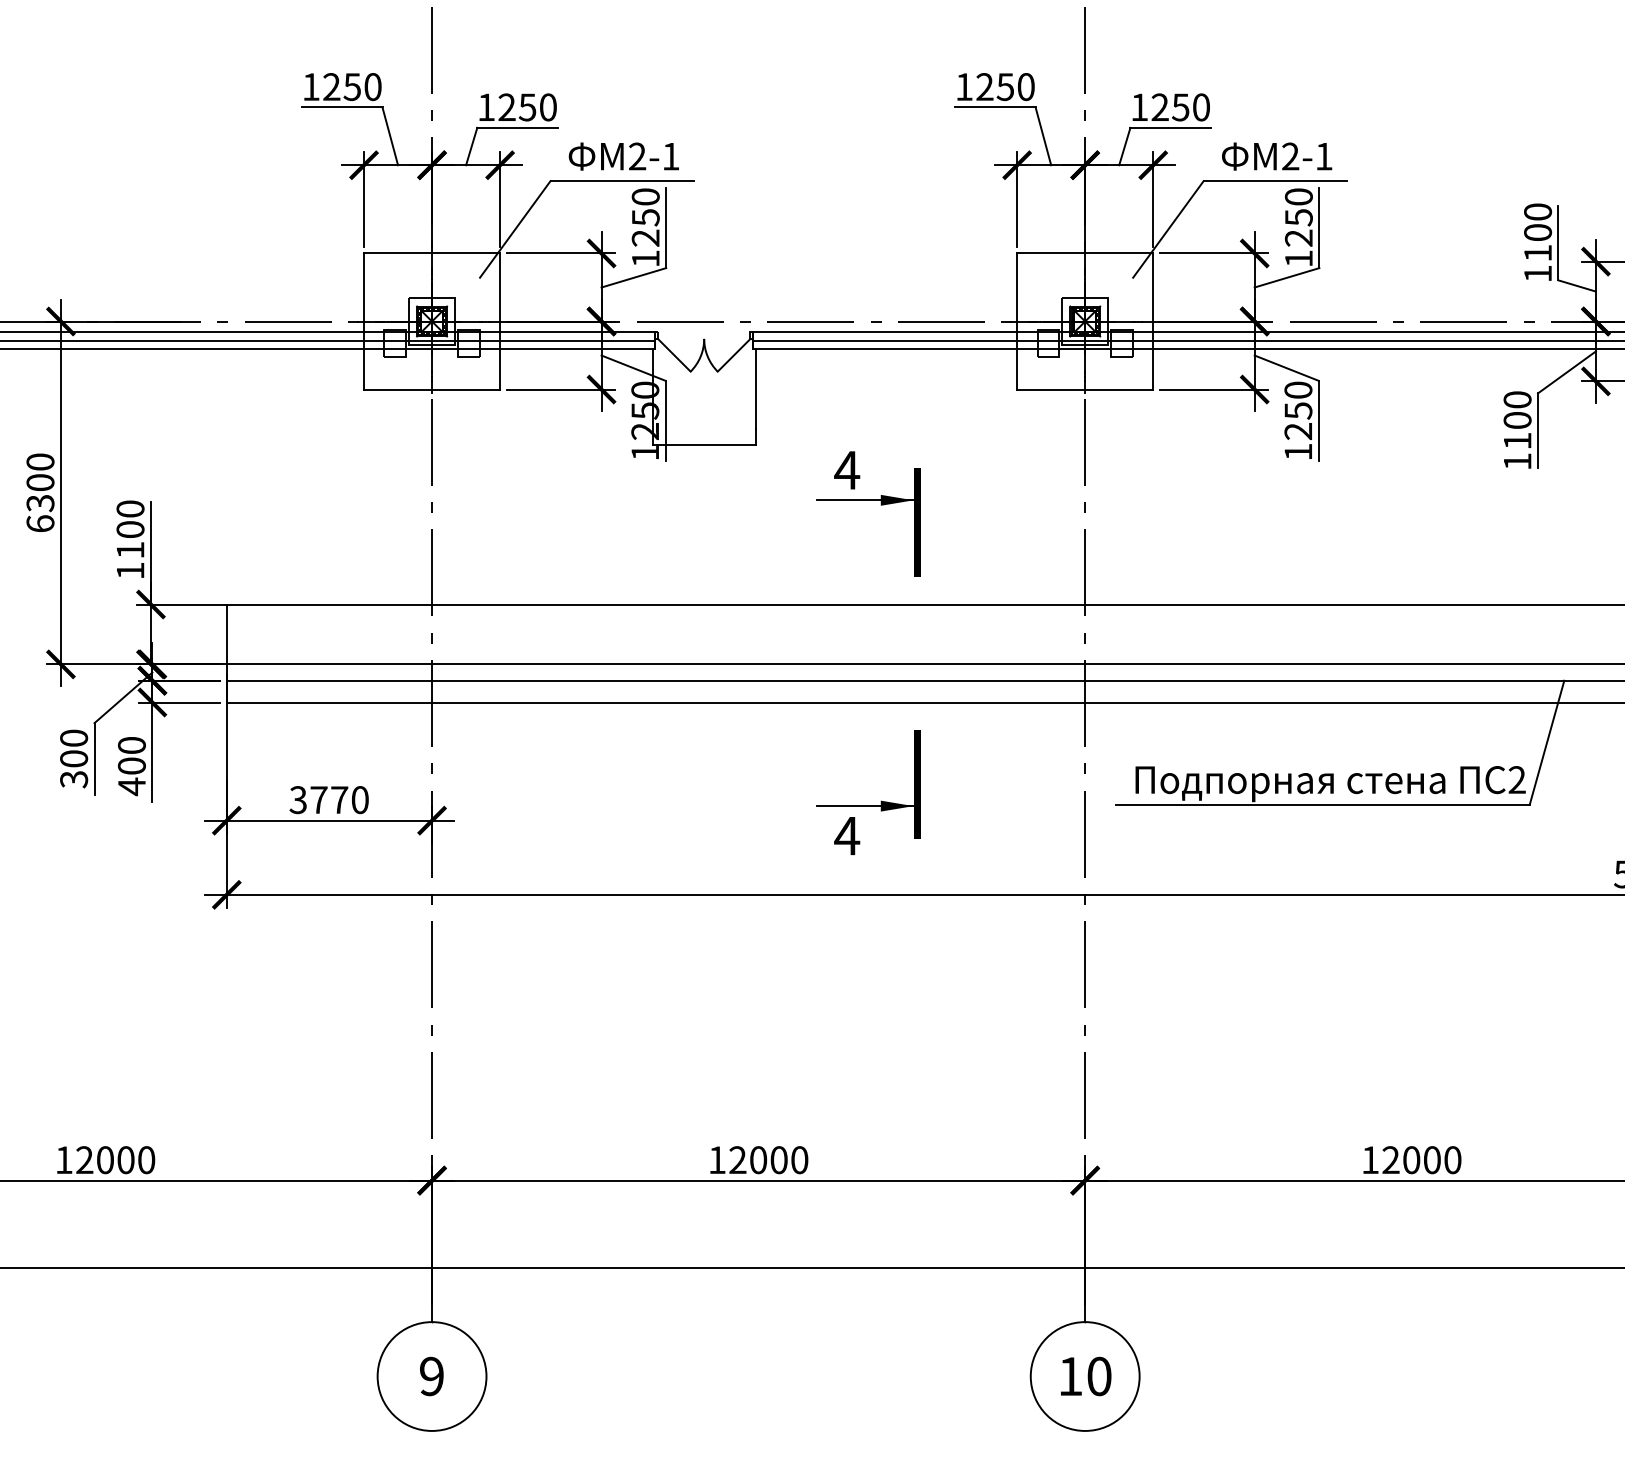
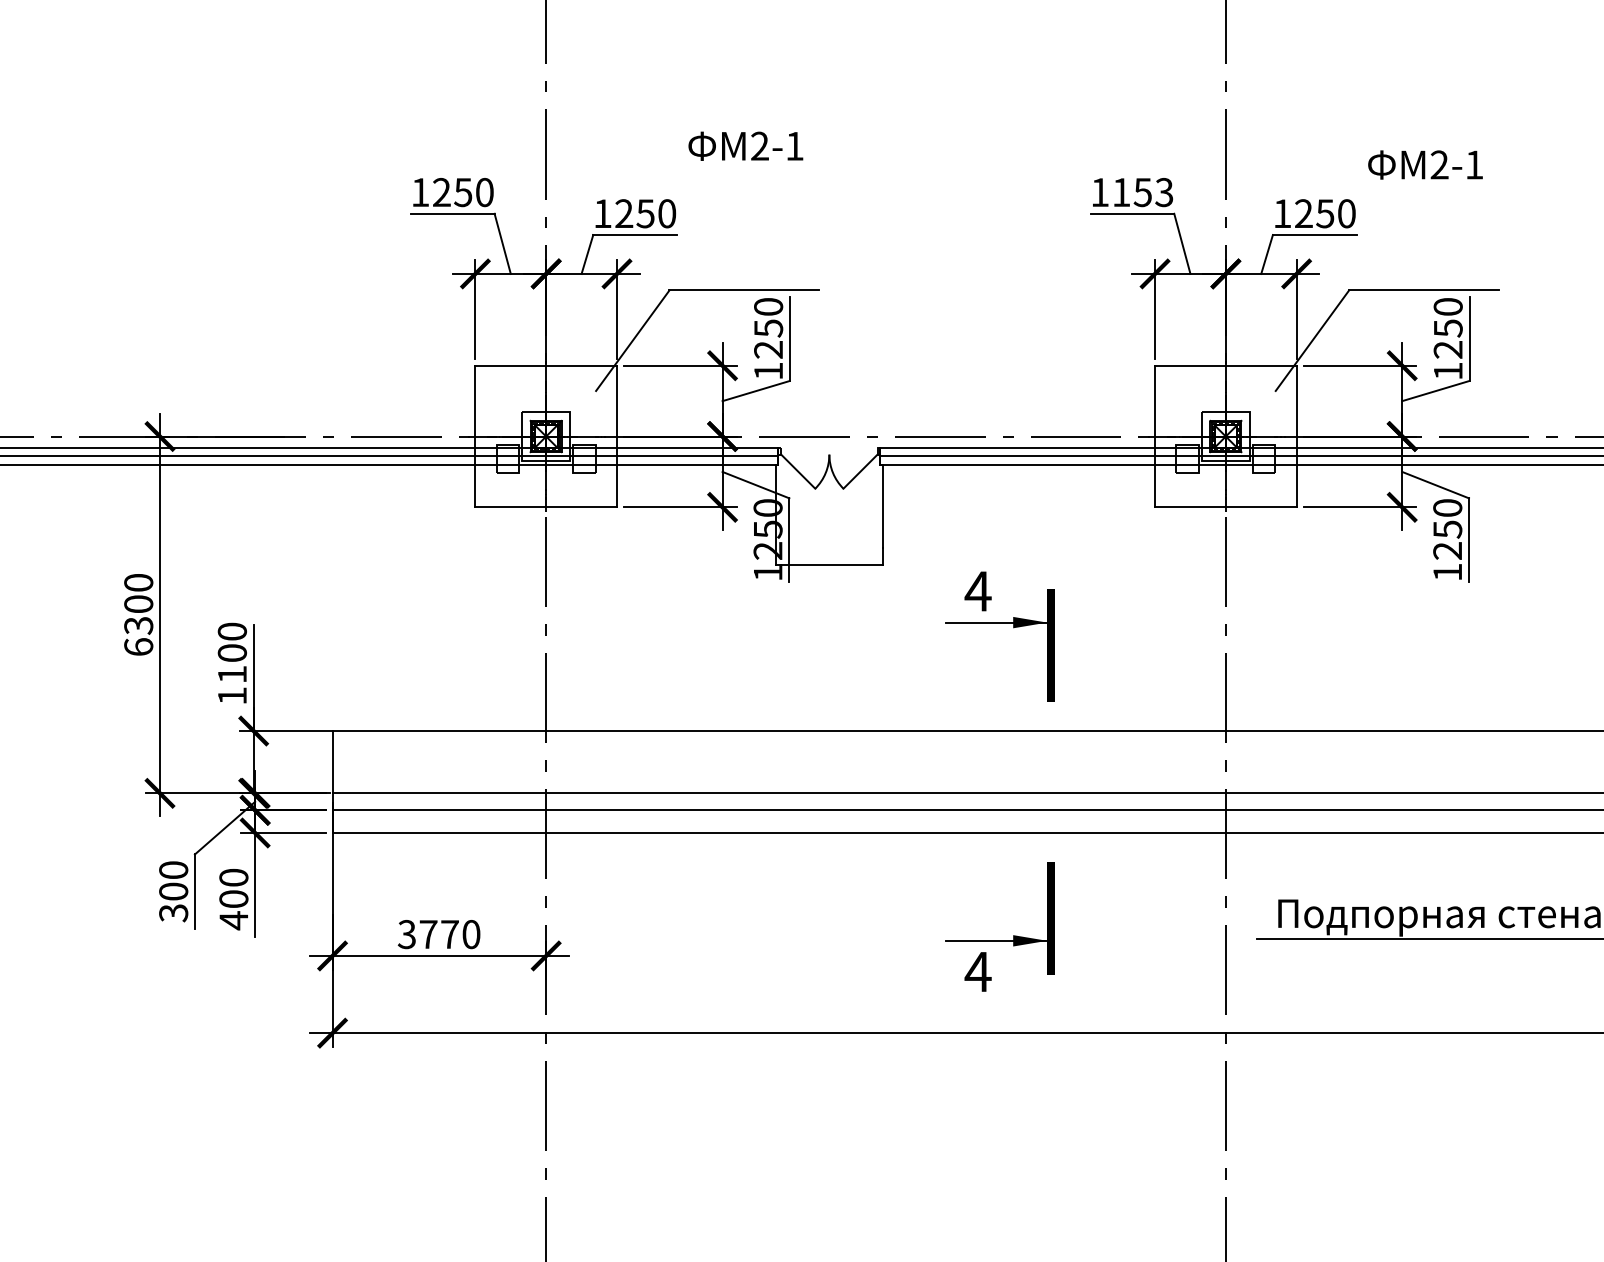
text: (1005, 86) -> (1142, 191), 1250 -> 1153
text: (623, 156) -> (745, 146), moved
text: (1277, 156) -> (1425, 164), moved

